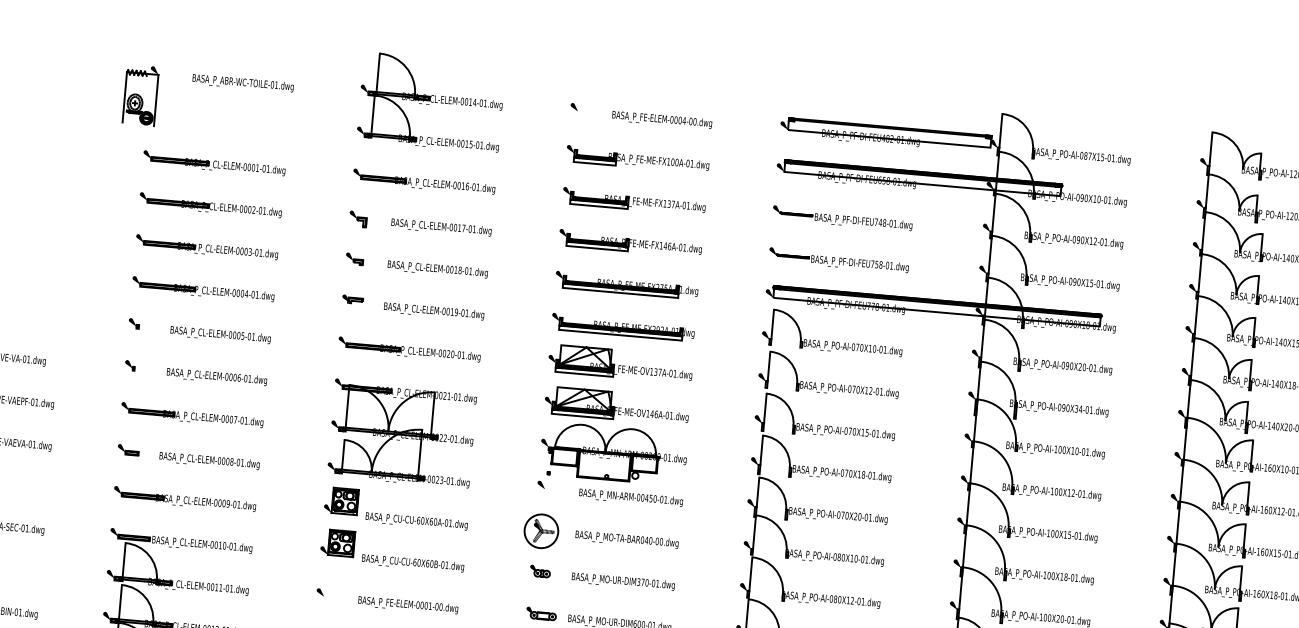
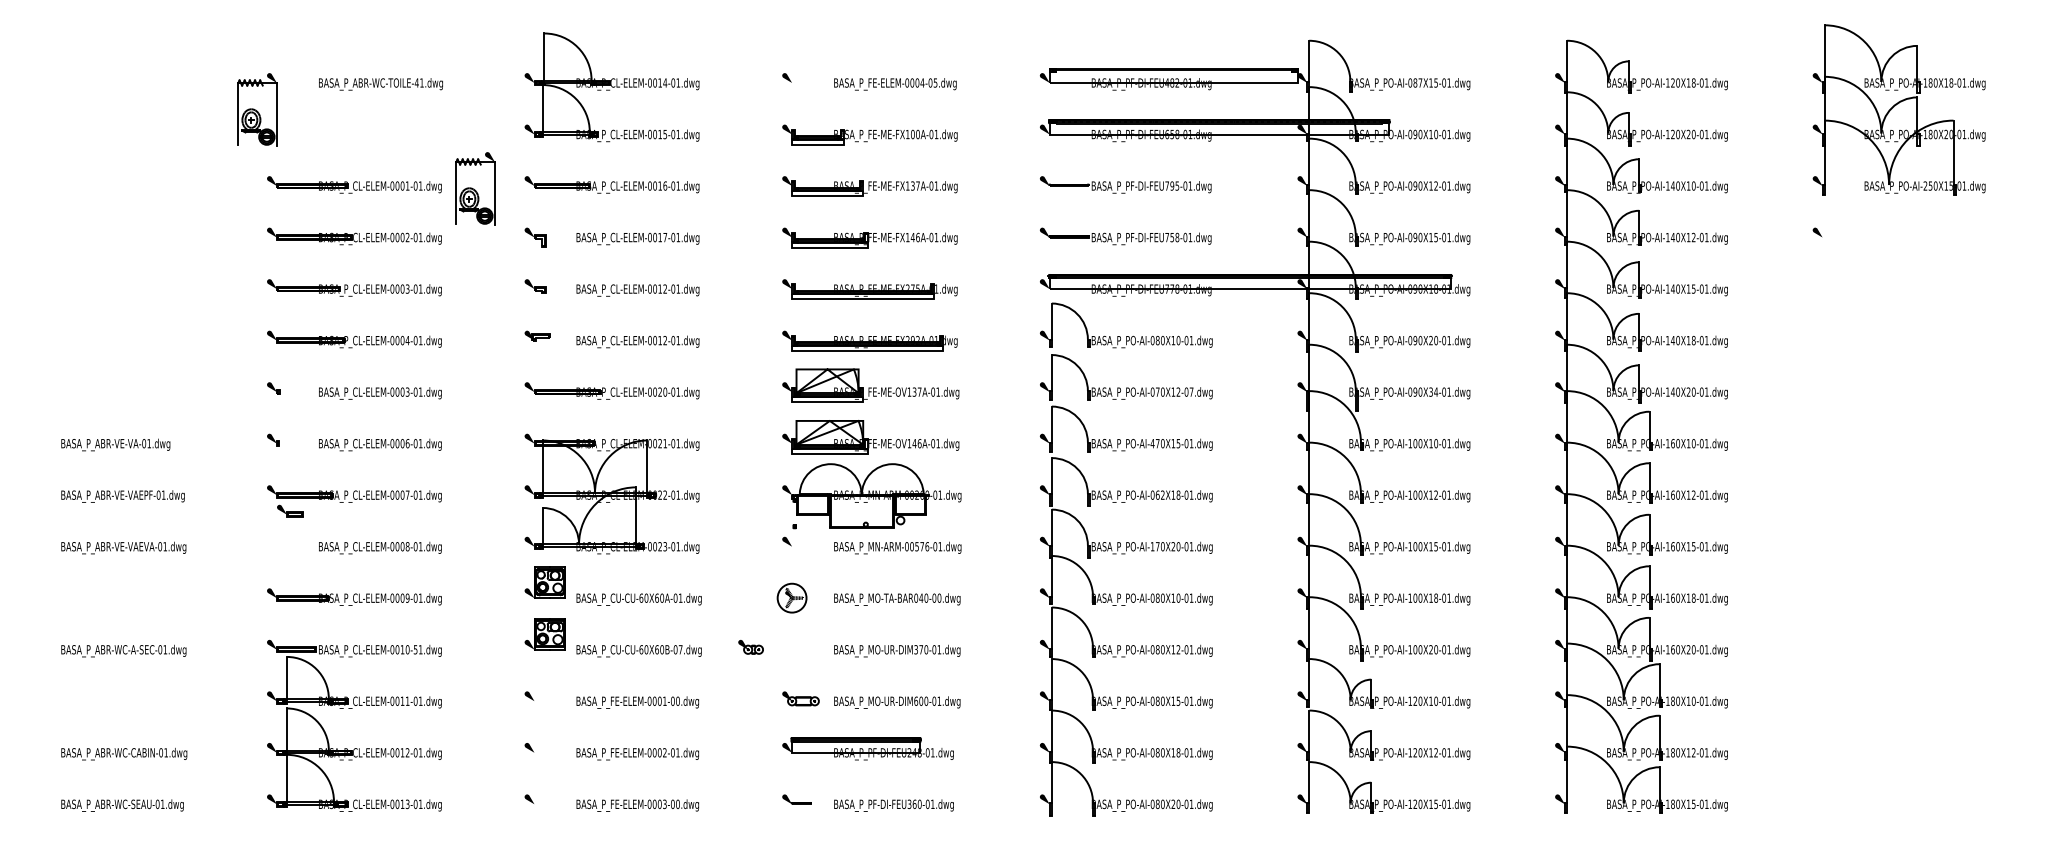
text: (272, 84) -> (416, 82), BASA_P_ABR-WC-TOILE-01.dwg -> BASA_P_ABR-WC-TOILE-41.dwg
text: (694, 121) -> (935, 82), BASA_P_FE-ELEM-0004-00.dwg -> BASA_P_FE-ELEM-0004-05.dwg
part: (312, 174) -> (475, 188), added
text: (882, 222) -> (1174, 185), BASA_P_PF-DI-FEU748-01.dwg -> BASA_P_PF-DI-FEU795-01.dwg
text: (460, 269) -> (665, 288), BASA_P_CL-ELEM-0018-01.dwg -> BASA_P_CL-ELEM-0012-01.dwg
text: (456, 312) -> (665, 340), BASA_P_CL-ELEM-0019-01.dwg -> BASA_P_CL-ELEM-0012-01.dwg
text: (242, 335) -> (407, 391), BASA_P_CL-ELEM-0005-01.dwg -> BASA_P_CL-ELEM-0003-01.dwg
text: (857, 347) -> (1157, 340), BASA_P_PO-AI-070X10-01.dwg -> BASA_P_PO-AI-080X10-01.dwg
text: (881, 391) -> (1191, 391), BASA_P_PO-AI-070X12-01.dwg -> BASA_P_PO-AI-070X12-07.dwg
text: (846, 430) -> (1152, 443), BASA_P_PO-AI-070X15-01.dwg -> BASA_P_PO-AI-470X15-01.dwg
part: (128, 449) -> (290, 510), moved
text: (848, 472) -> (1159, 494), BASA_P_PO-AI-070X18-01.dwg -> BASA_P_PO-AI-062X18-01.dwg
text: (651, 498) -> (922, 546), BASA_P_MN-ARM-00450-01.dwg -> BASA_P_MN-ARM-00576-01.dwg
text: (838, 514) -> (1152, 546), BASA_P_PO-AI-070X20-01.dwg -> BASA_P_PO-AI-170X20-01.dwg
part: (540, 530) -> (791, 597), size x0.7
text: (230, 546) -> (415, 649), BASA_P_CL-ELEM-0010-01.dwg -> BASA_P_CL-ELEM-0010-51.dwg
text: (446, 565) -> (680, 649), BASA_P_CU-CU-60X60B-01.dwg -> BASA_P_CU-CU-60X60B-07.dwg
part: (539, 571) -> (750, 647), moved

